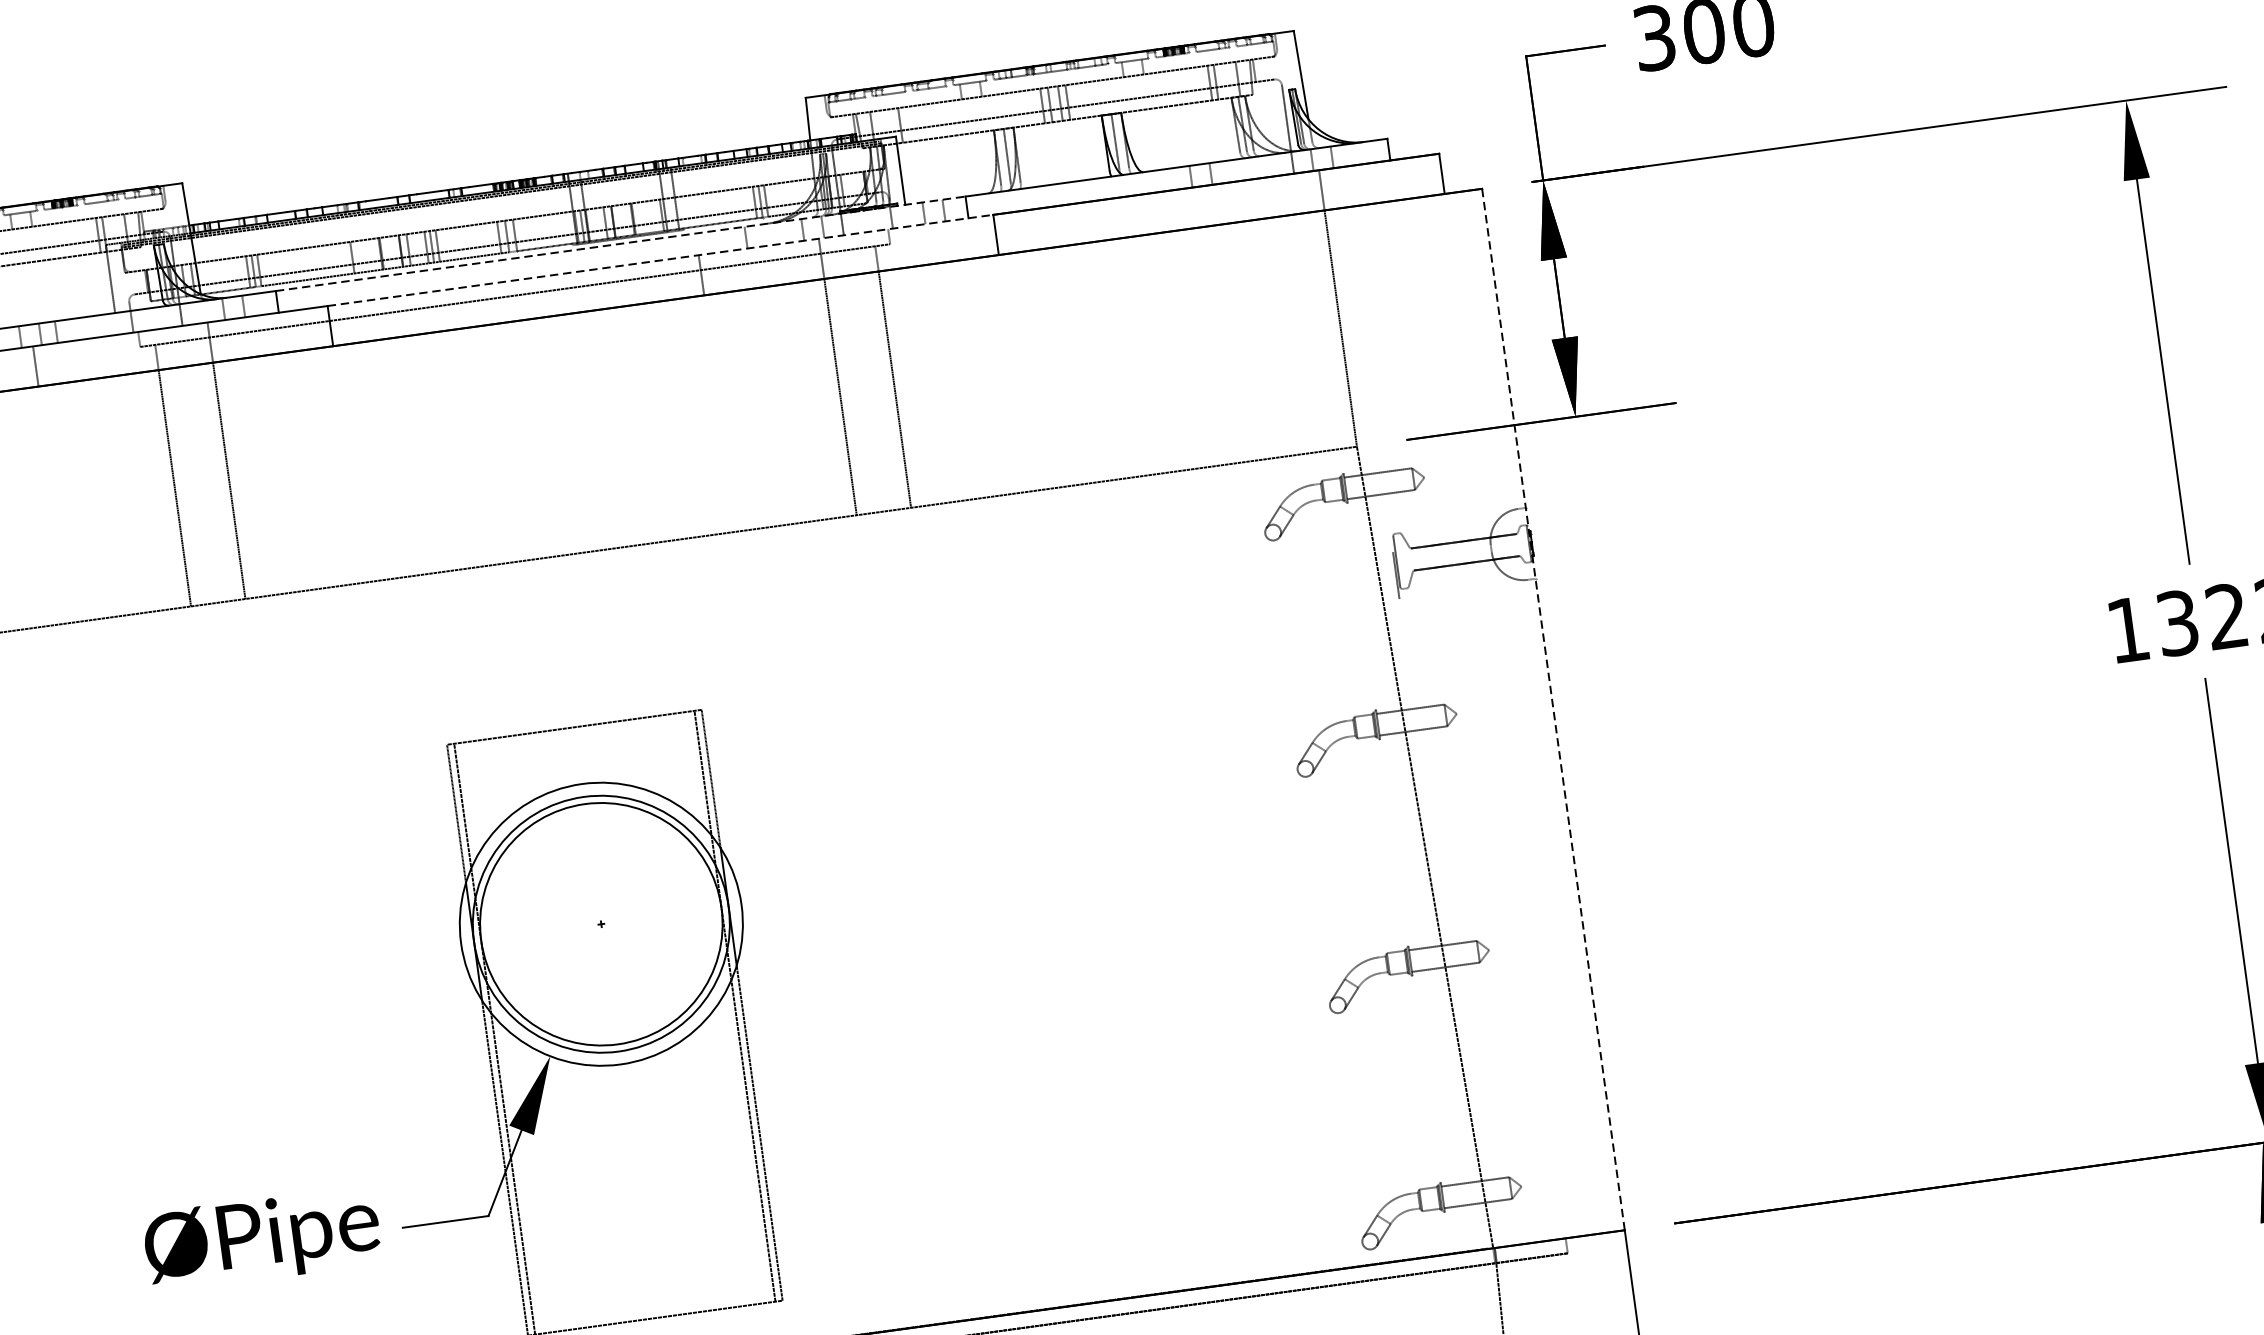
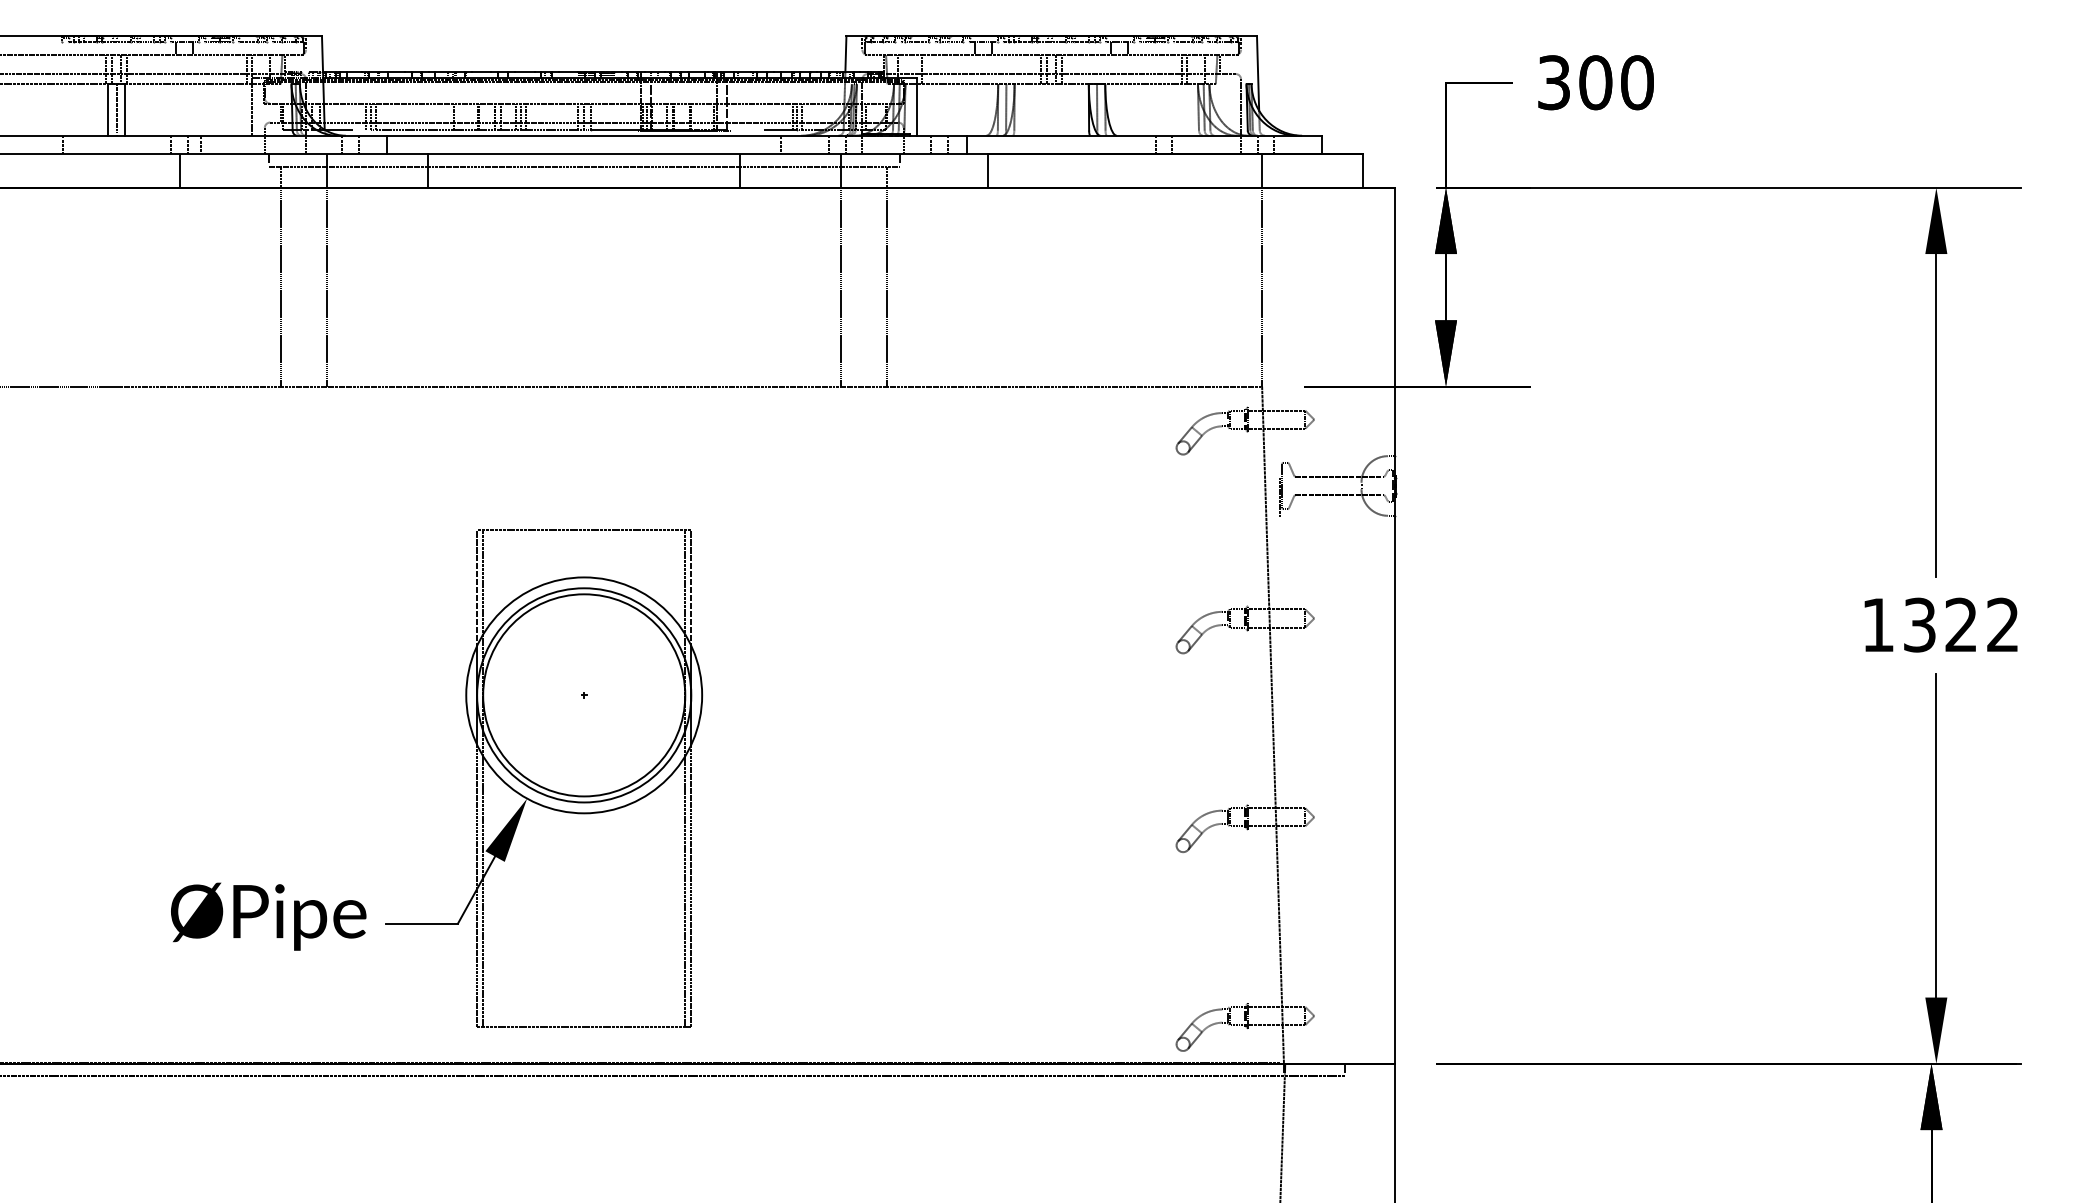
line: (621, 243) -> (677, 135), dashed -> solid
line: (660, 259) -> (708, 153), dashed -> solid
line: (1553, 709) -> (1394, 625), dashed -> solid

